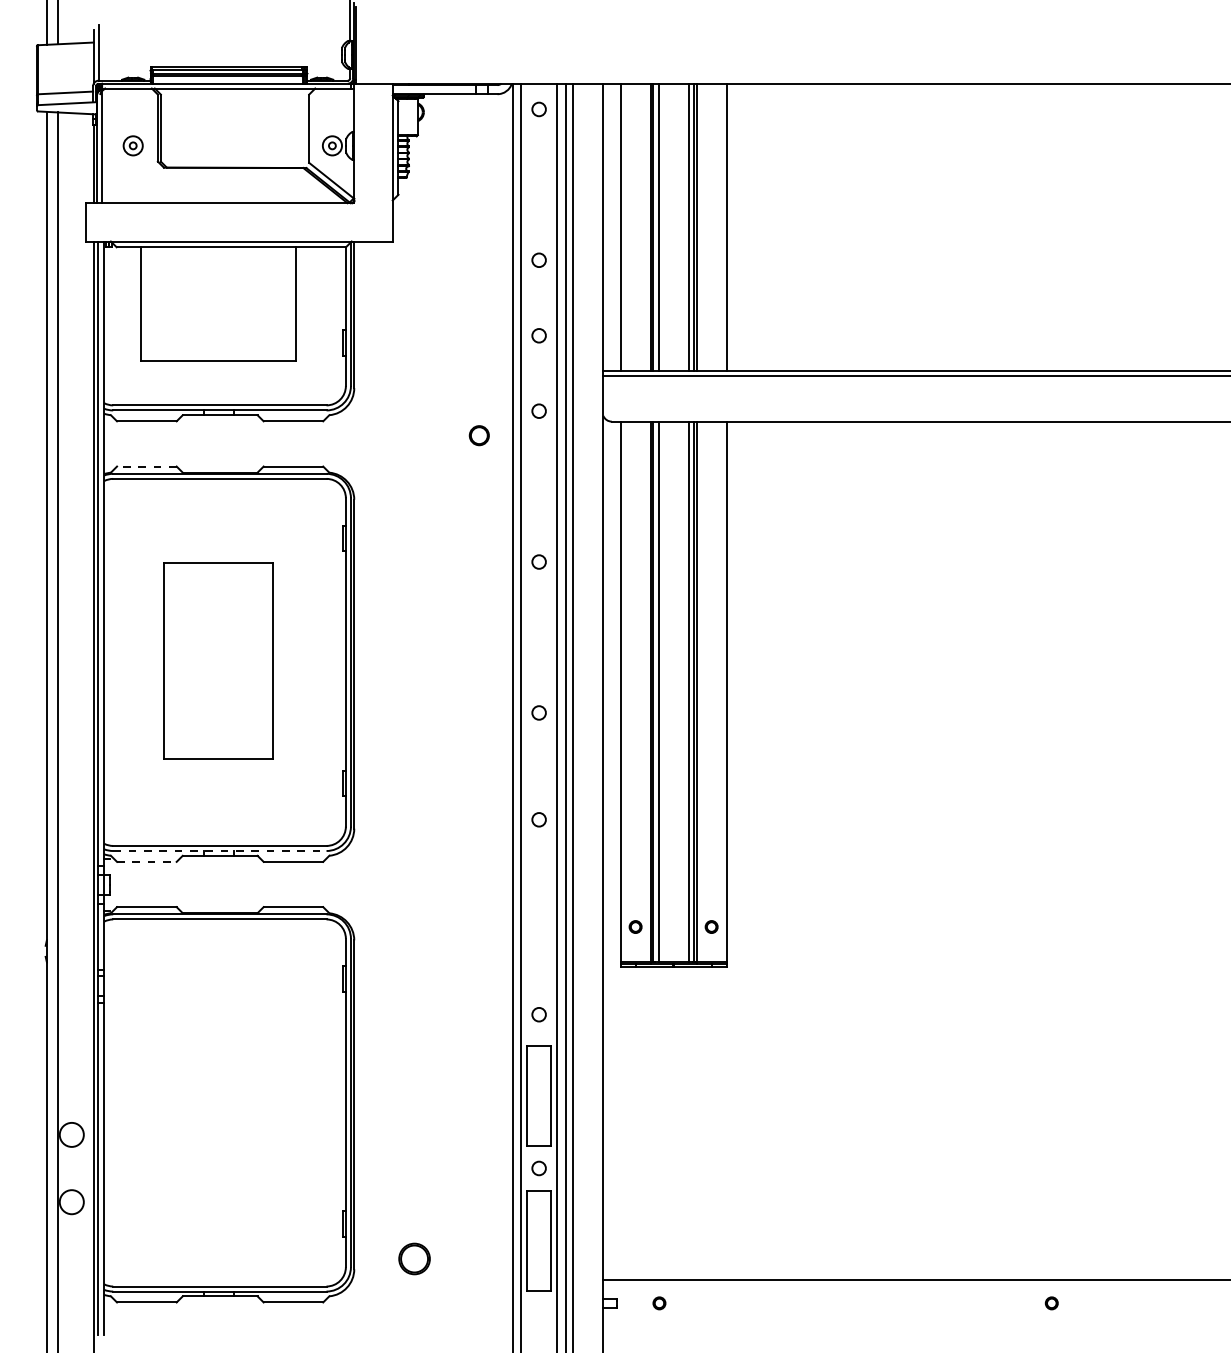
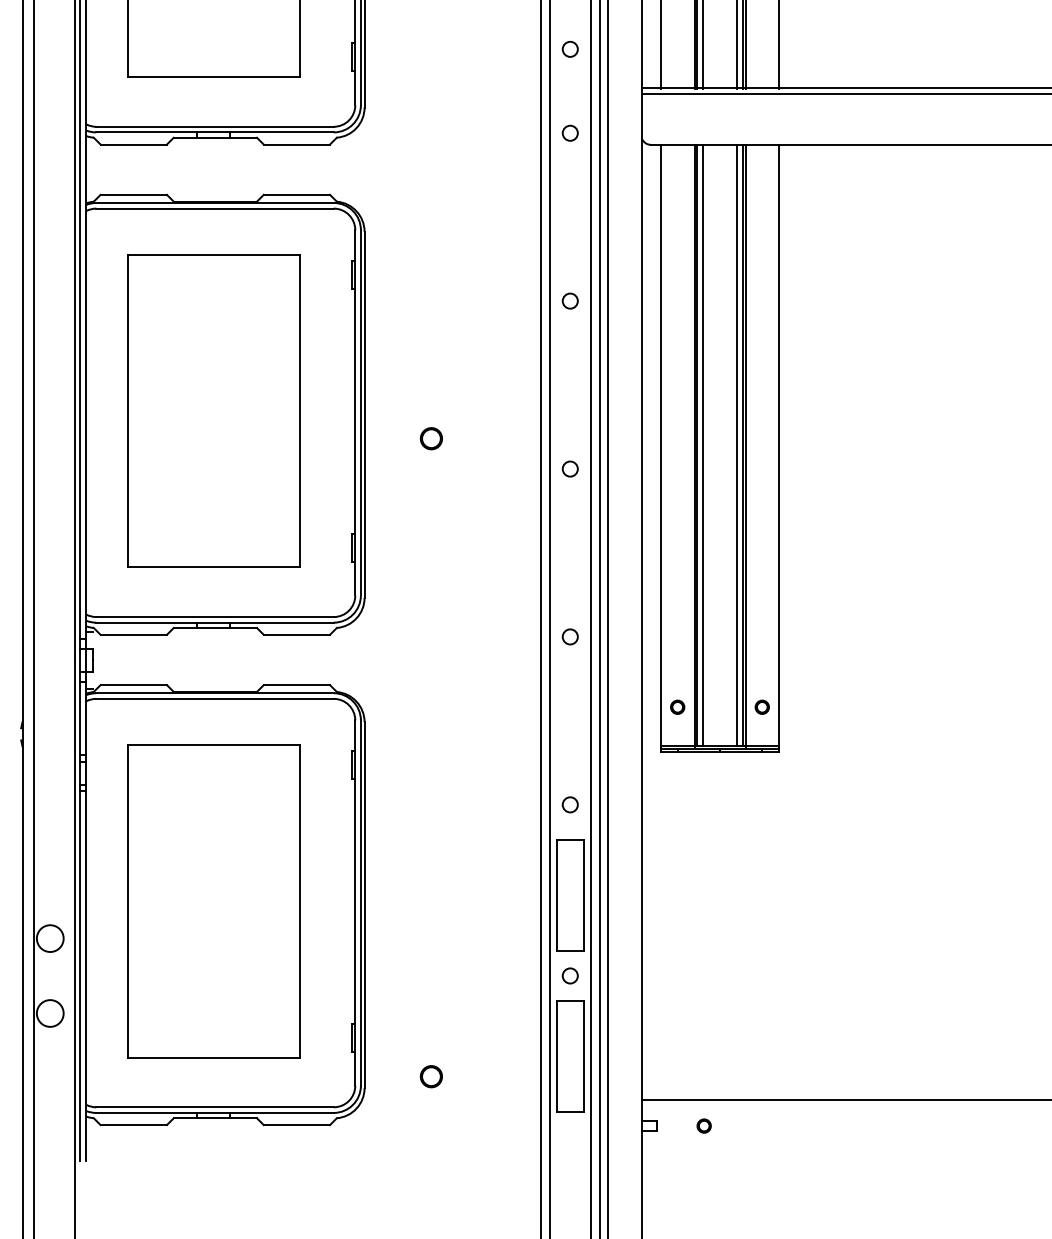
circle: (478, 435) -> (430, 438), moved
line: (146, 466) -> (133, 194), dashed -> solid
part: (218, 660) -> (213, 410), size x1.43
circle: (538, 819) -> (569, 636), moved
line: (219, 851) -> (214, 623), dashed -> solid
line: (146, 861) -> (133, 634), dashed -> solid
part: (218, 1101) -> (213, 901), added
circle: (413, 1258) -> (430, 1076), size x0.62

